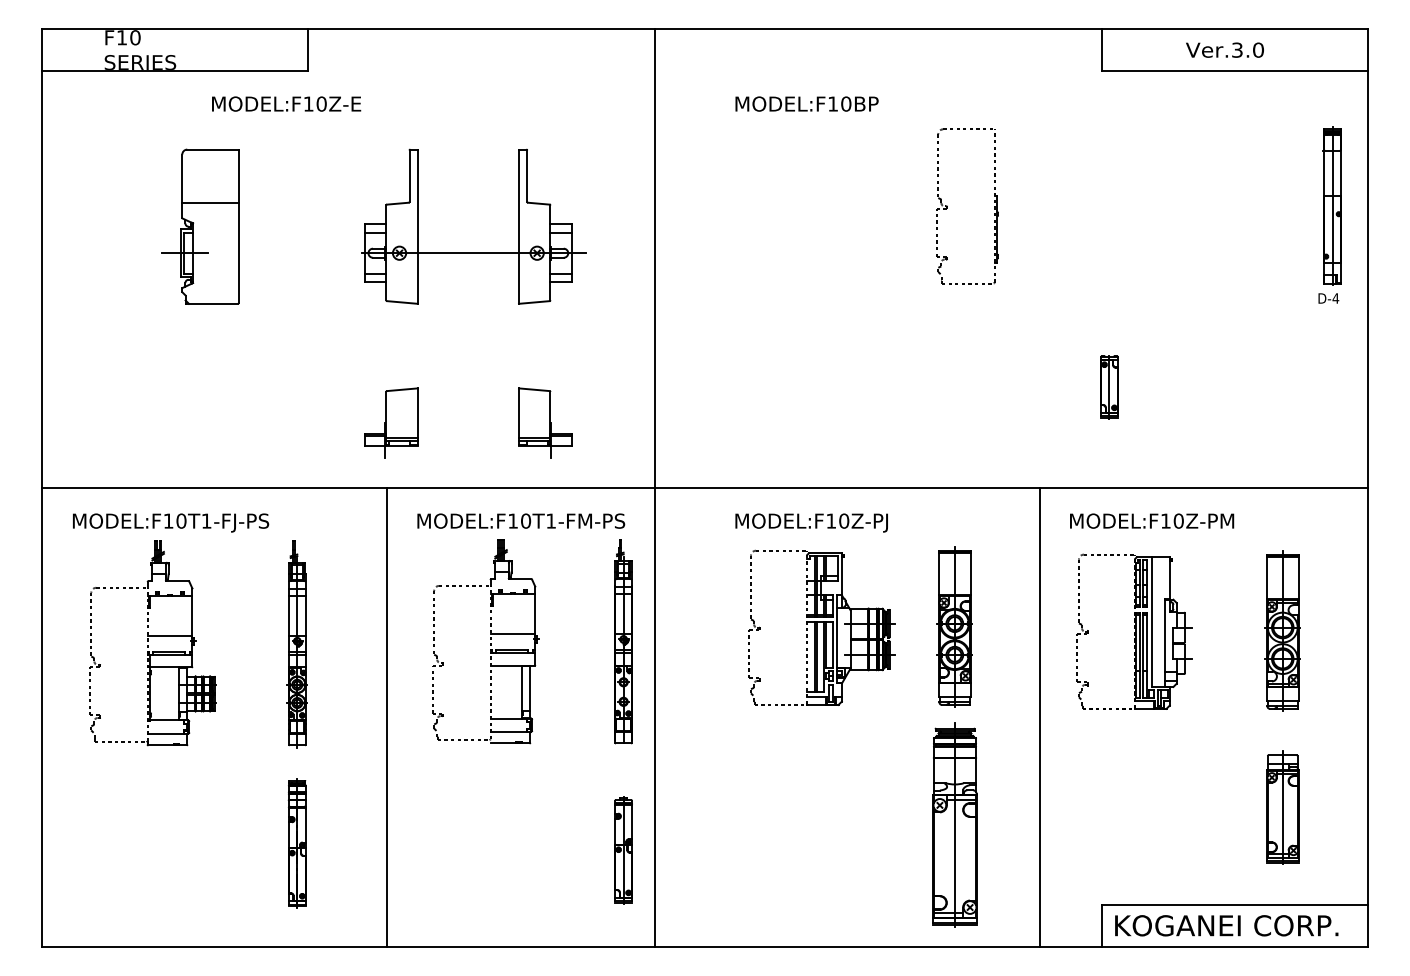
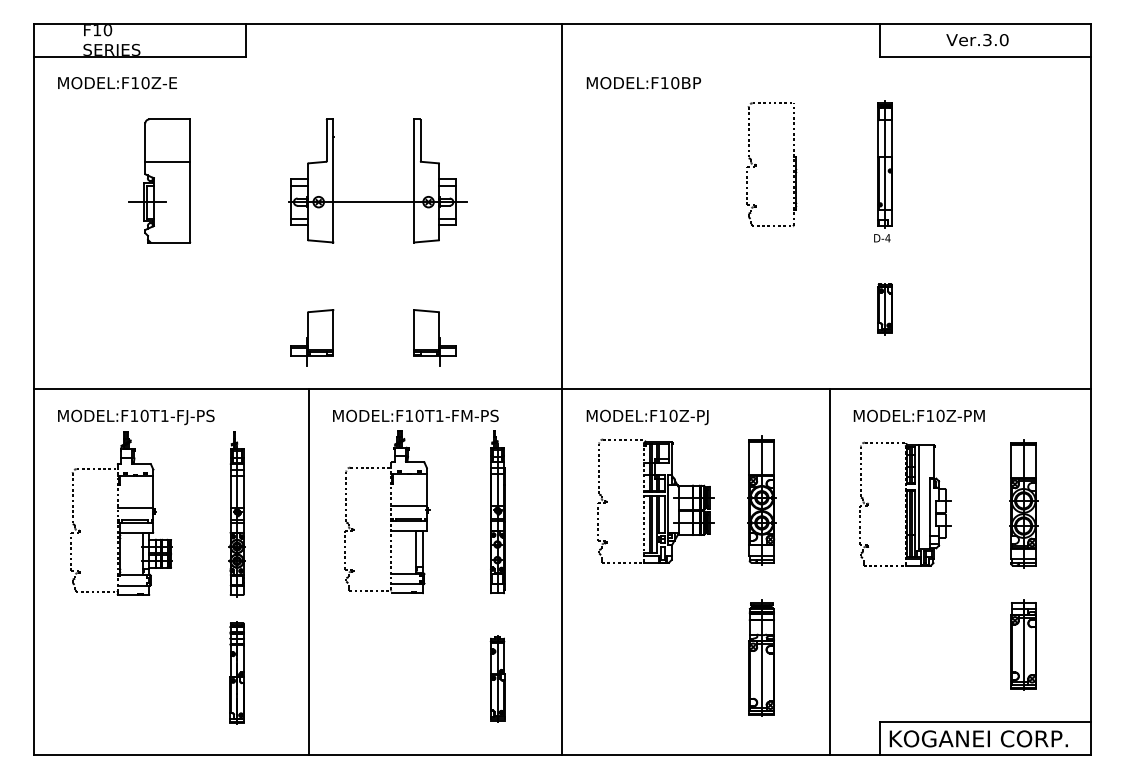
text: (286, 104) -> (117, 83), moved
part: (1330, 214) -> (883, 171), moved
line: (654, 488) -> (562, 389), moved
part: (954, 823) -> (761, 657), size x0.71

